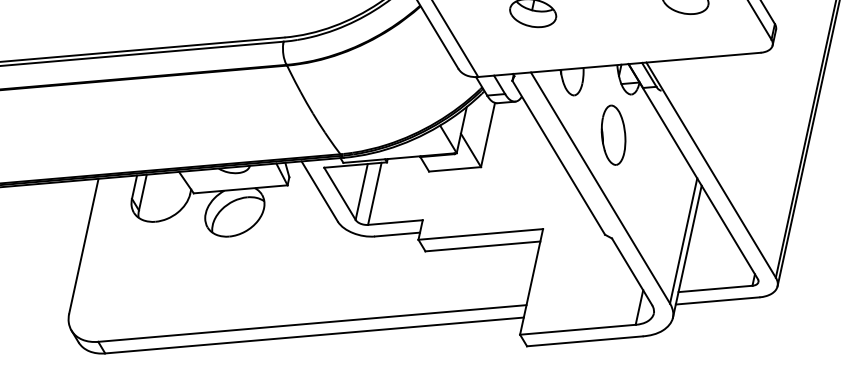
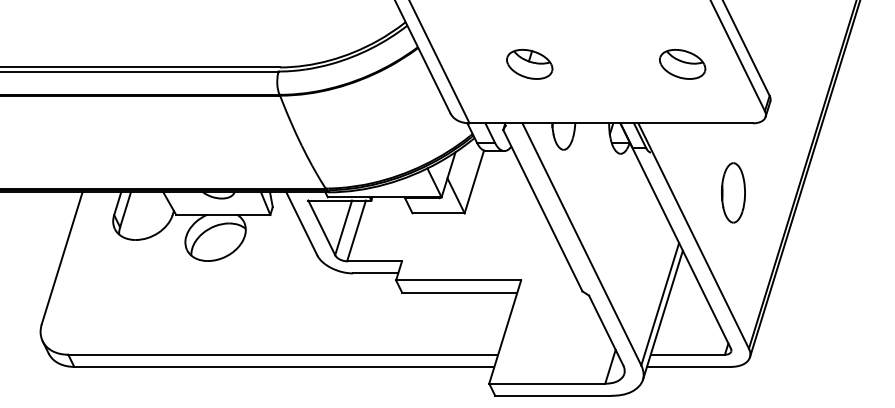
part: (613, 134) -> (733, 192), moved

